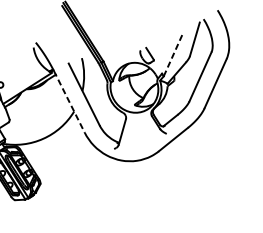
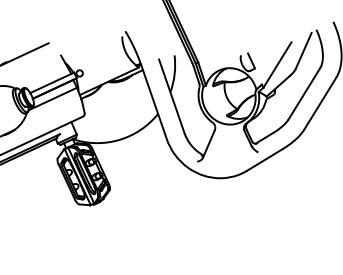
line: (173, 55) -> (277, 65), dashed -> solid
line: (69, 101) -> (154, 102), dashed -> solid

